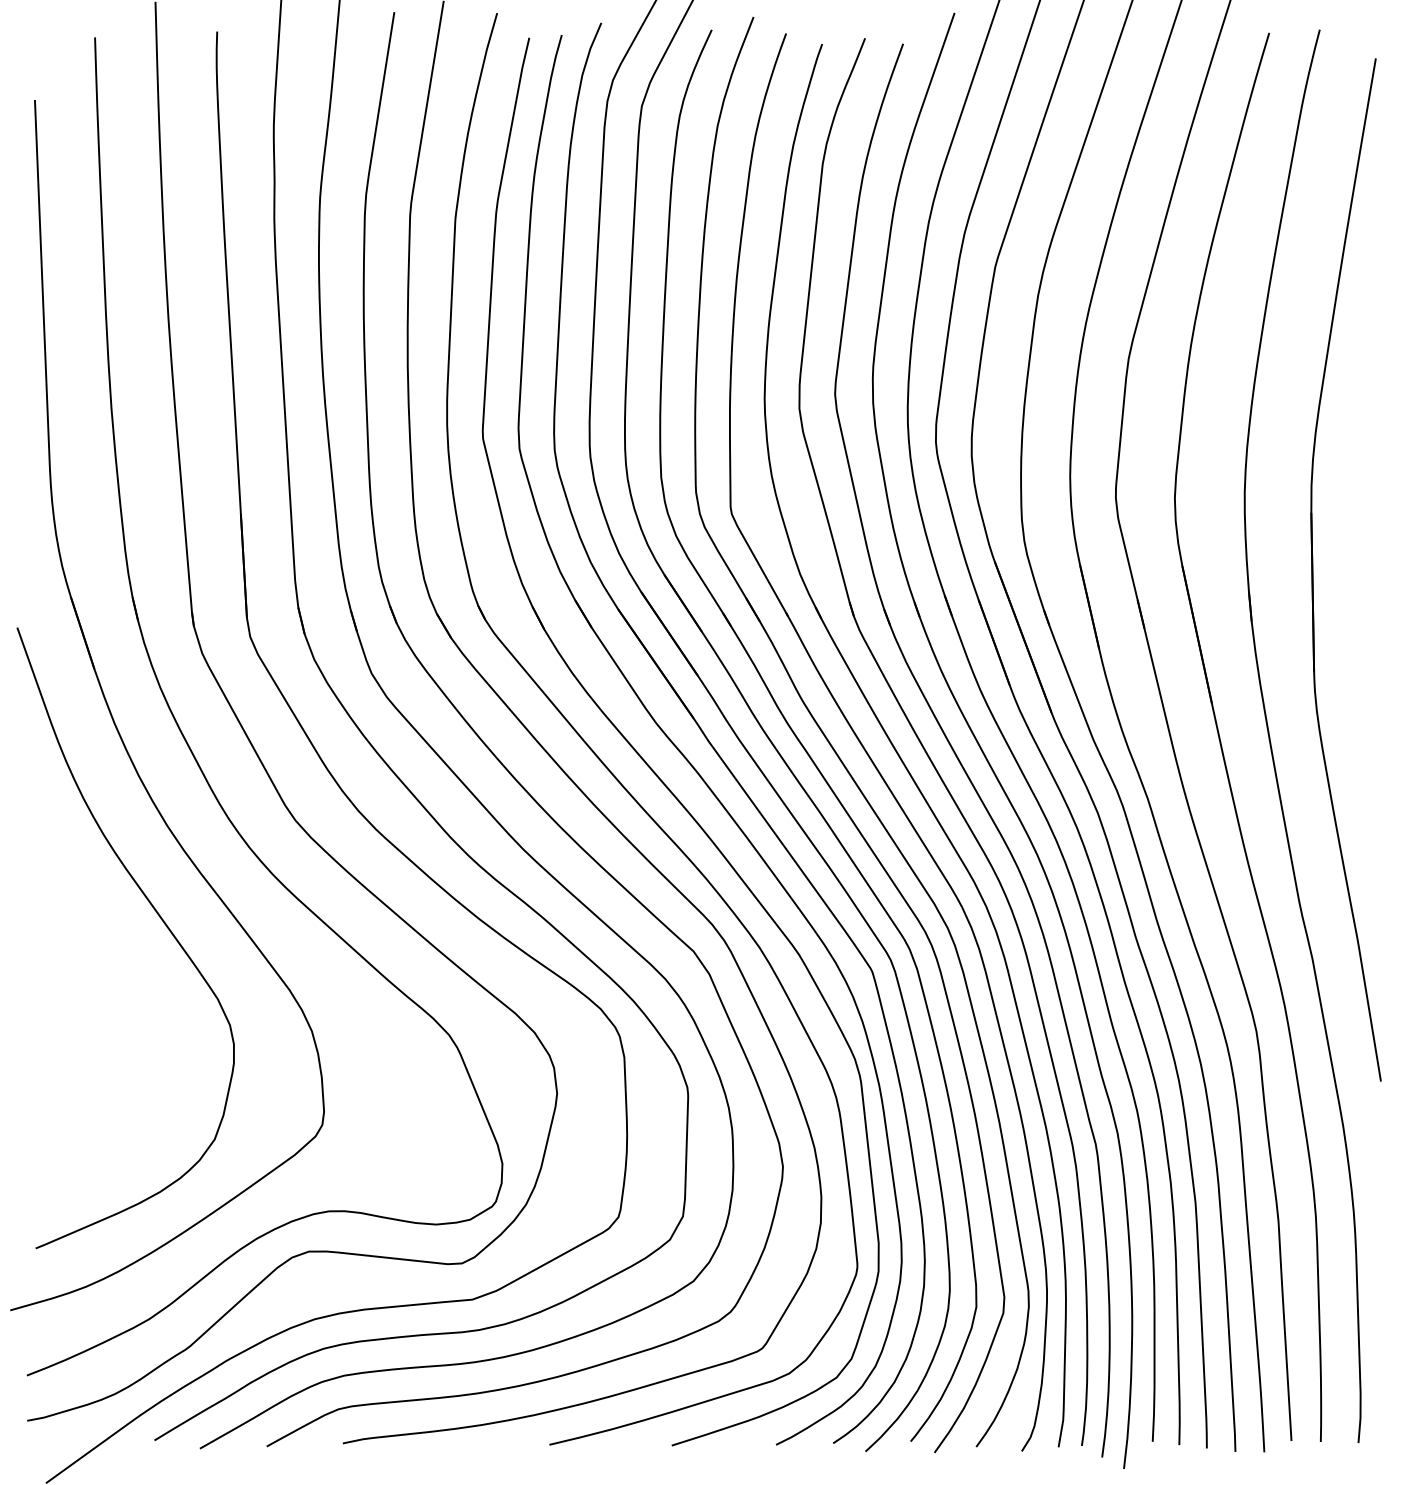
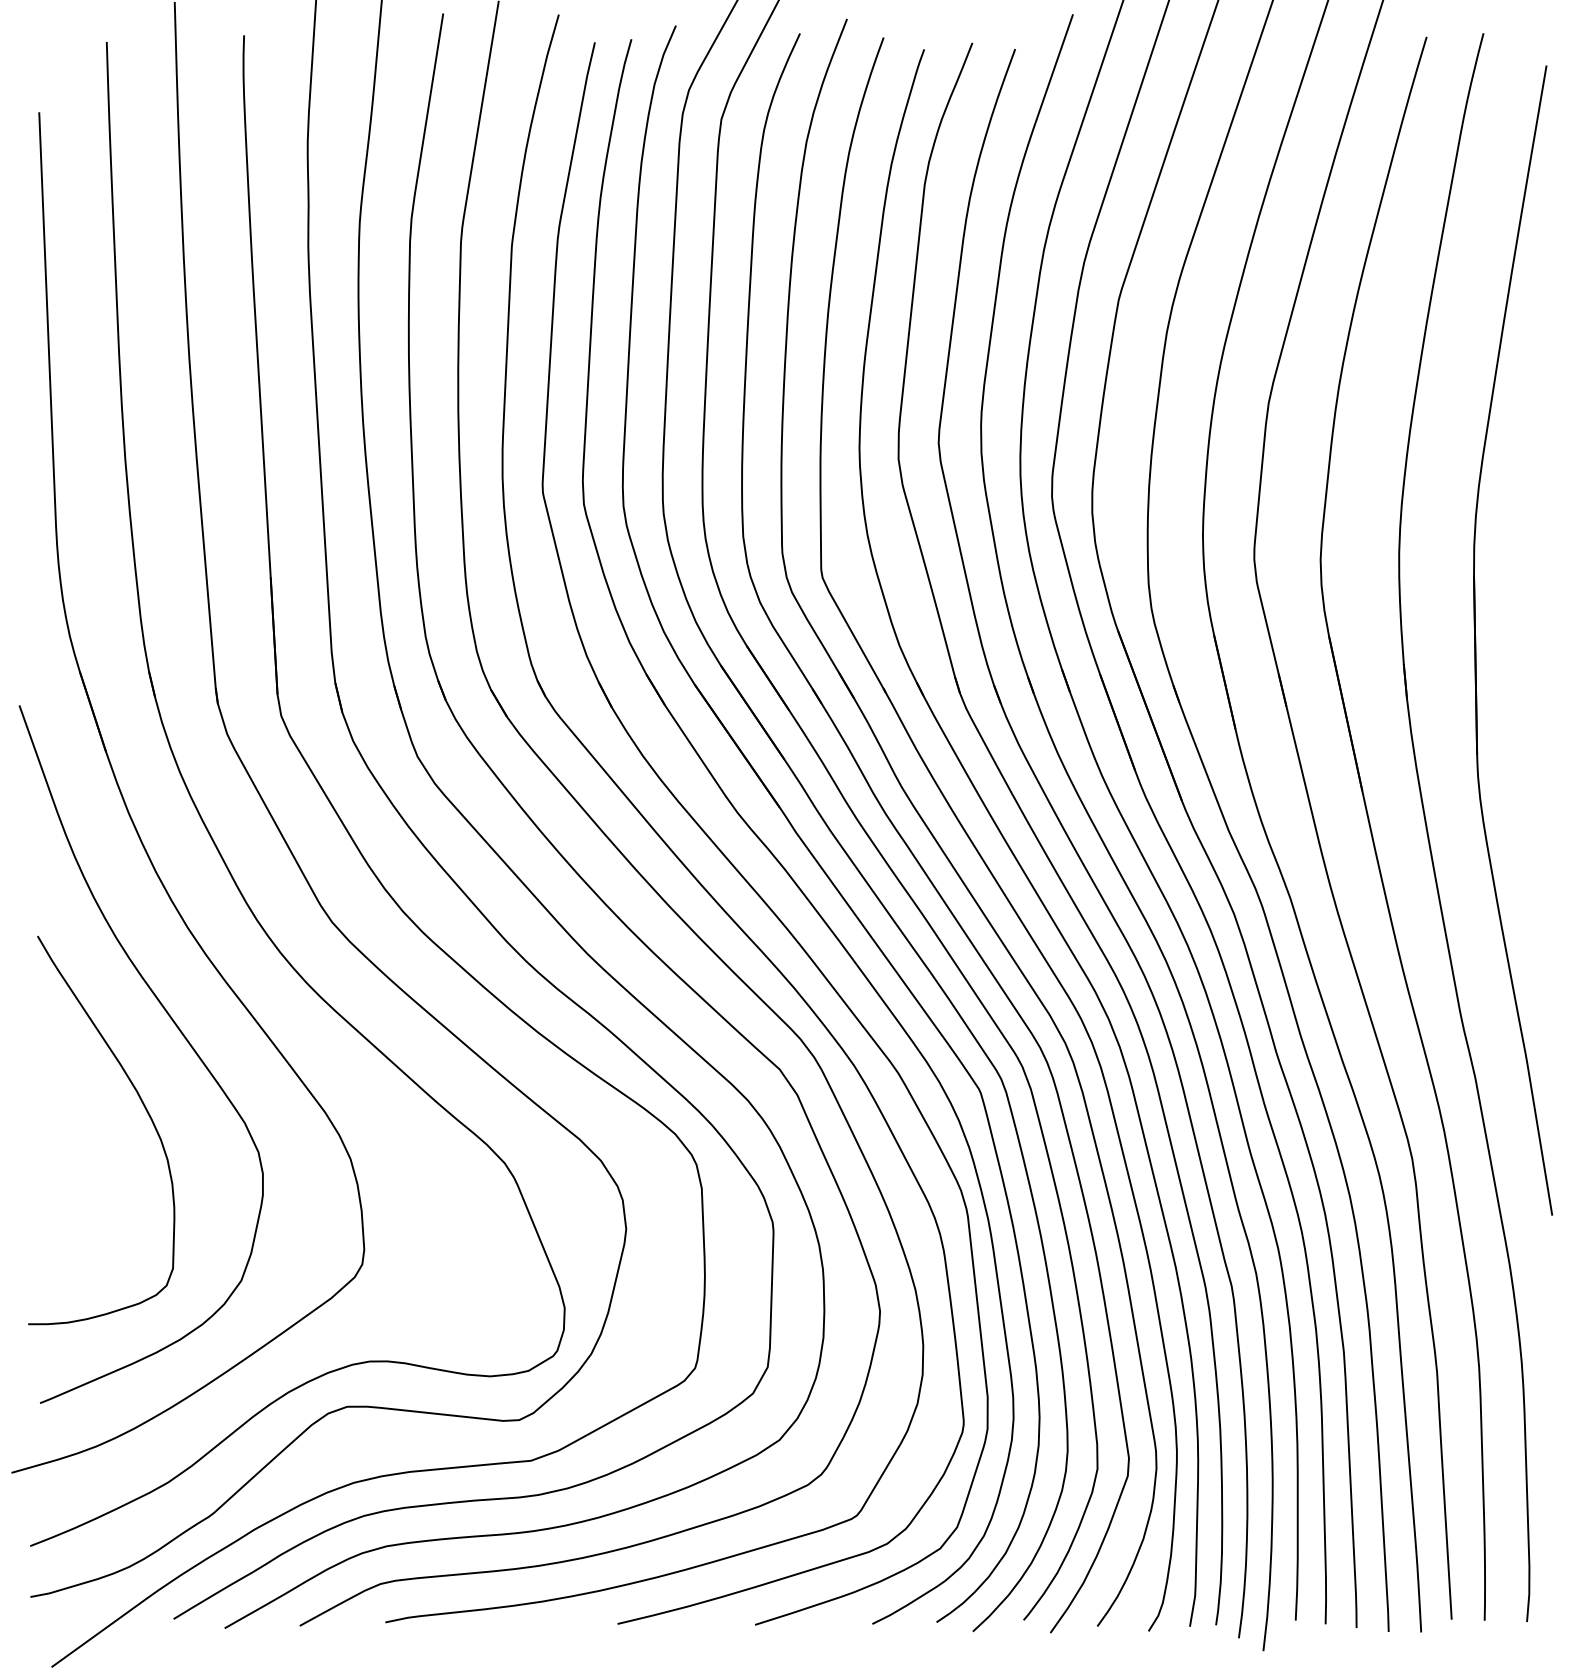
curve: (128, 986) -> (144, 1108), added

